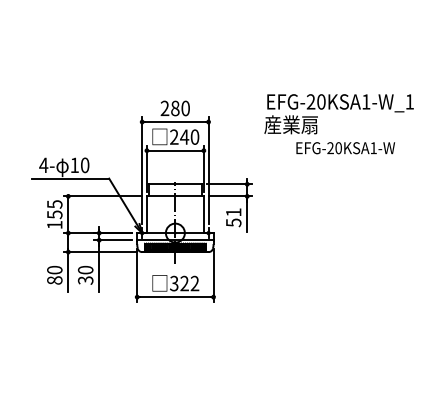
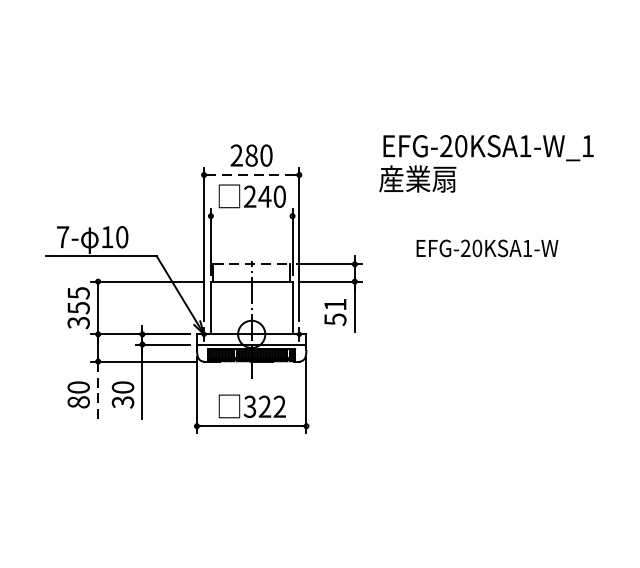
line: (174, 122) -> (250, 175), solid -> dashed
text: (345, 148) -> (487, 248), moved
line: (174, 150) -> (250, 215), removed
text: (43, 164) -> (62, 235), 4- -> 7-
line: (175, 184) -> (251, 264), solid -> dashed
text: (54, 225) -> (78, 323), 155 -> 355
line: (68, 271) -> (98, 389), solid -> dashed

